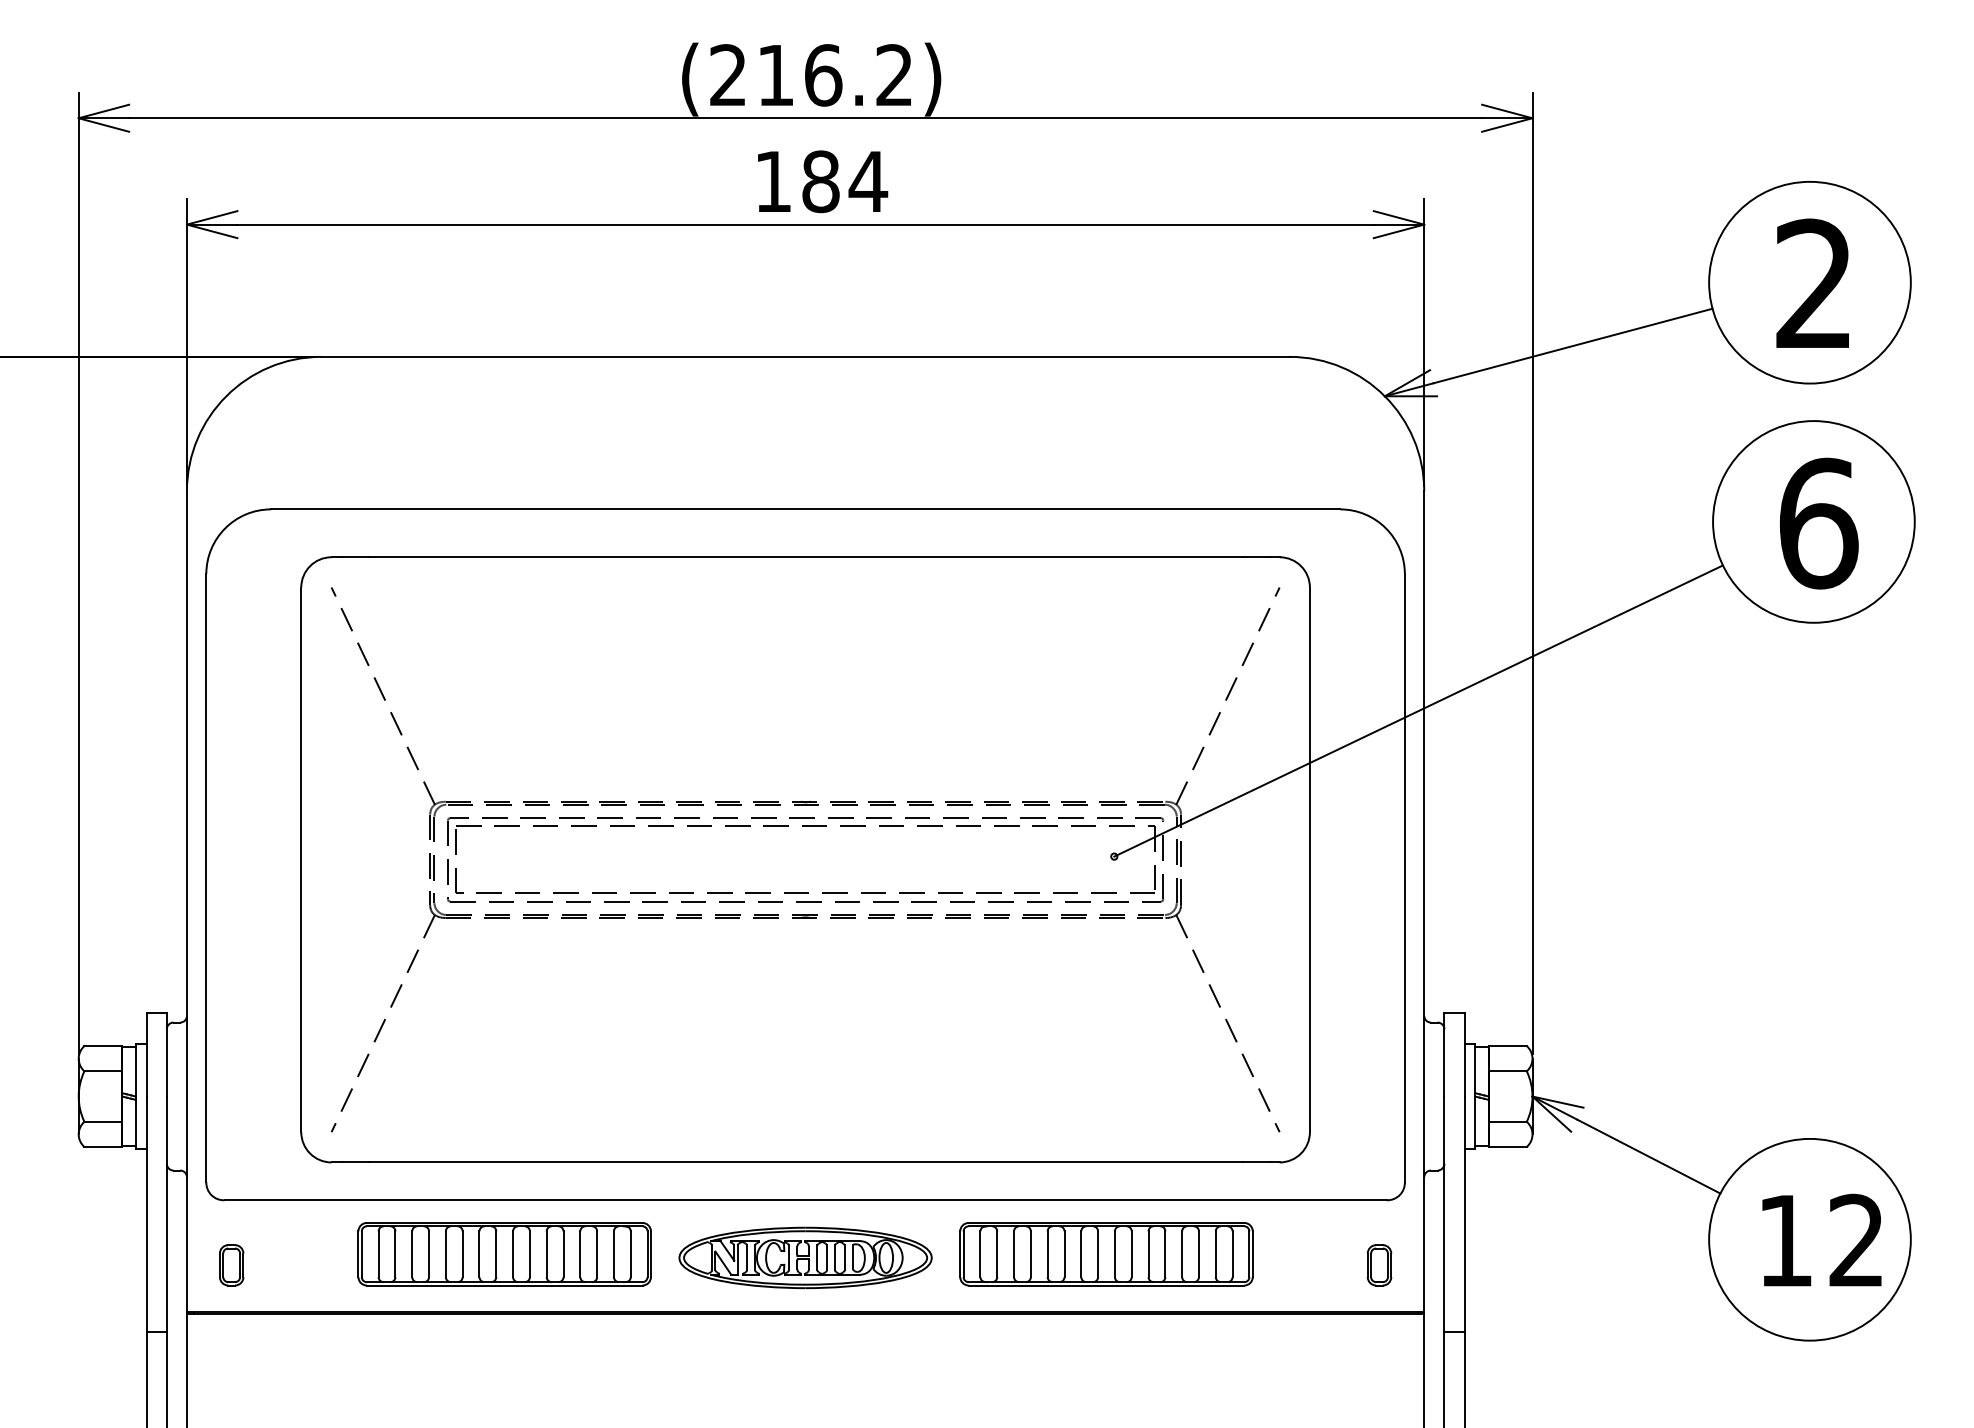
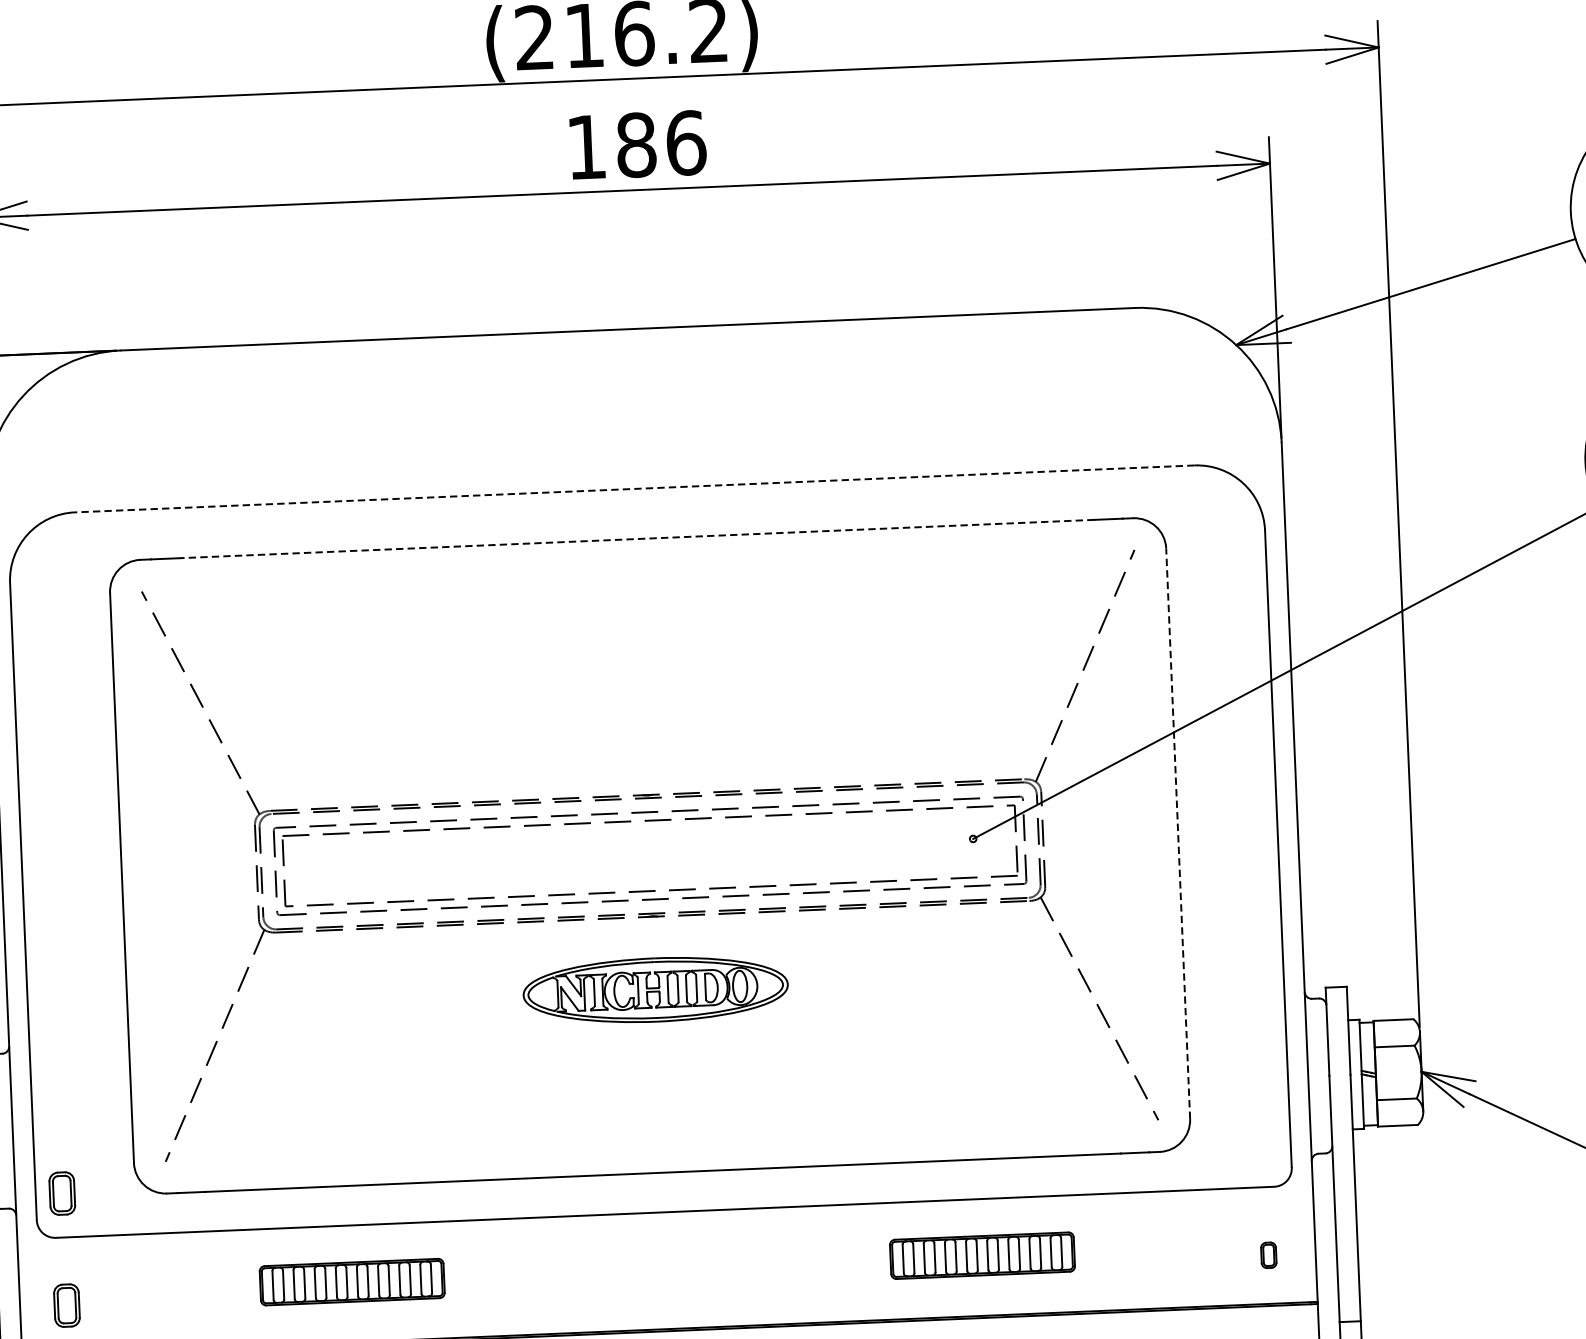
text: (868, 181) -> (686, 142), 184 -> 186
line: (805, 509) -> (634, 489), solid -> dashed
line: (805, 557) -> (636, 539), solid -> dashed
line: (1309, 859) -> (1177, 833), solid -> dashed
part: (231, 1158) -> (62, 1193), added
part: (504, 1254) -> (352, 1282), size x0.6
part: (1106, 1254) -> (982, 1255), size x0.6
part: (805, 1257) -> (655, 989), moved
part: (1379, 1265) -> (1268, 1255), size x0.6

